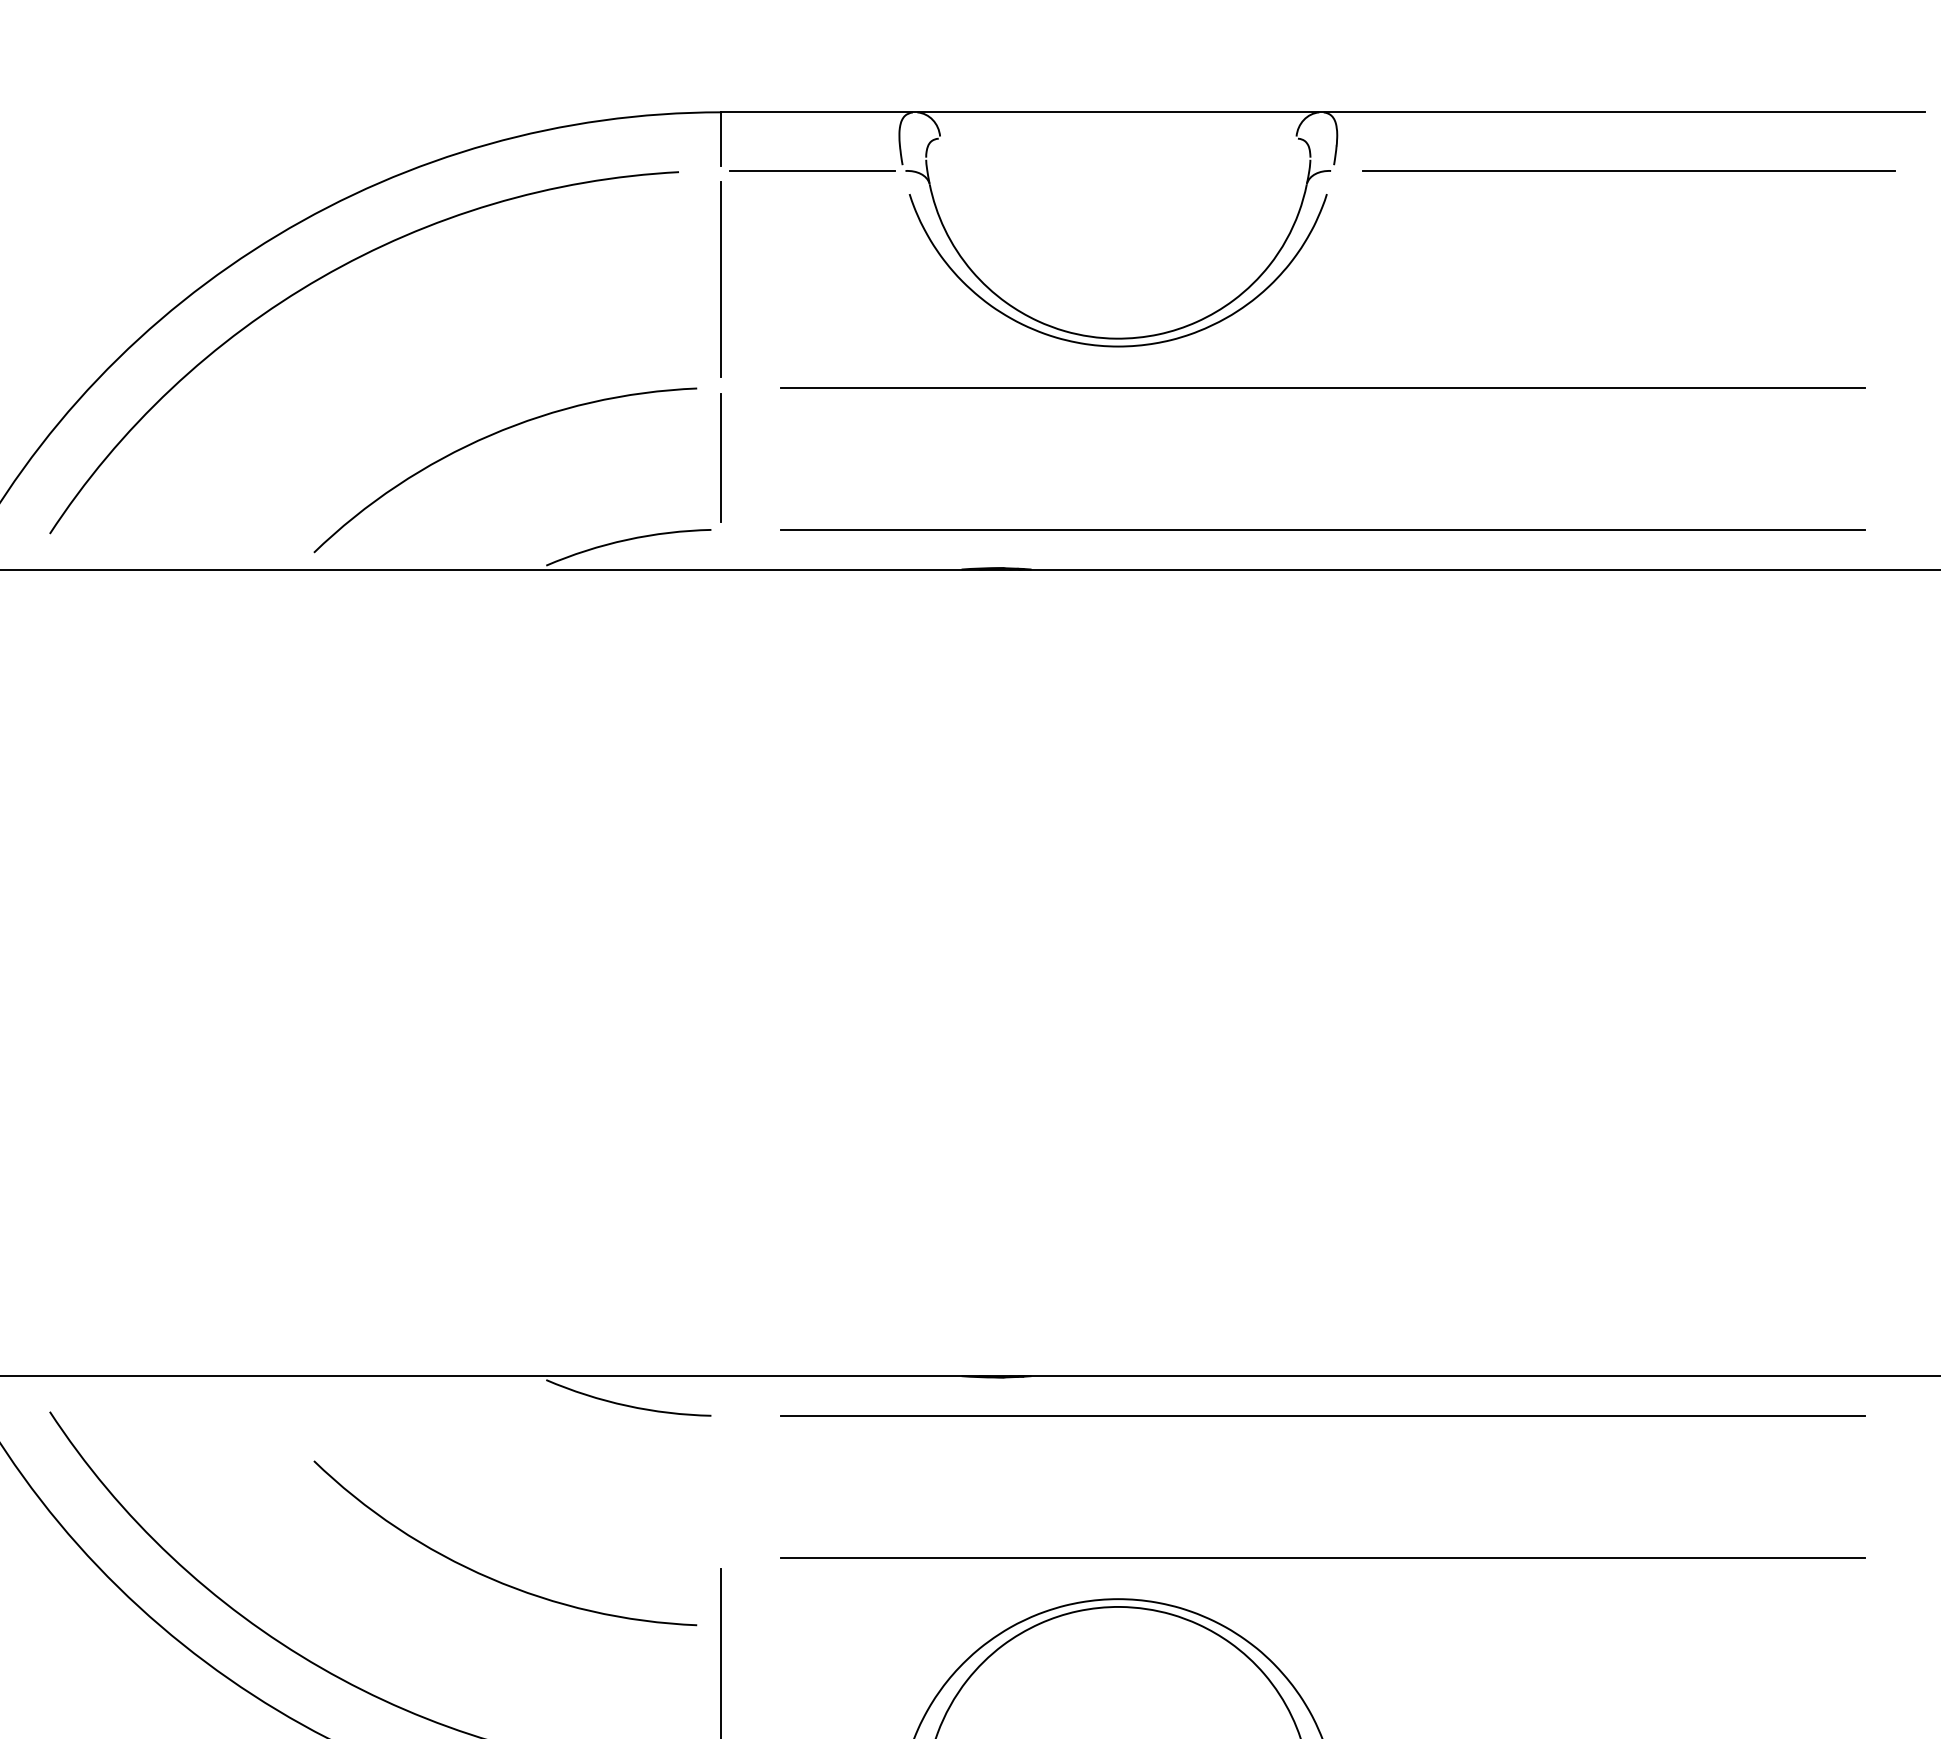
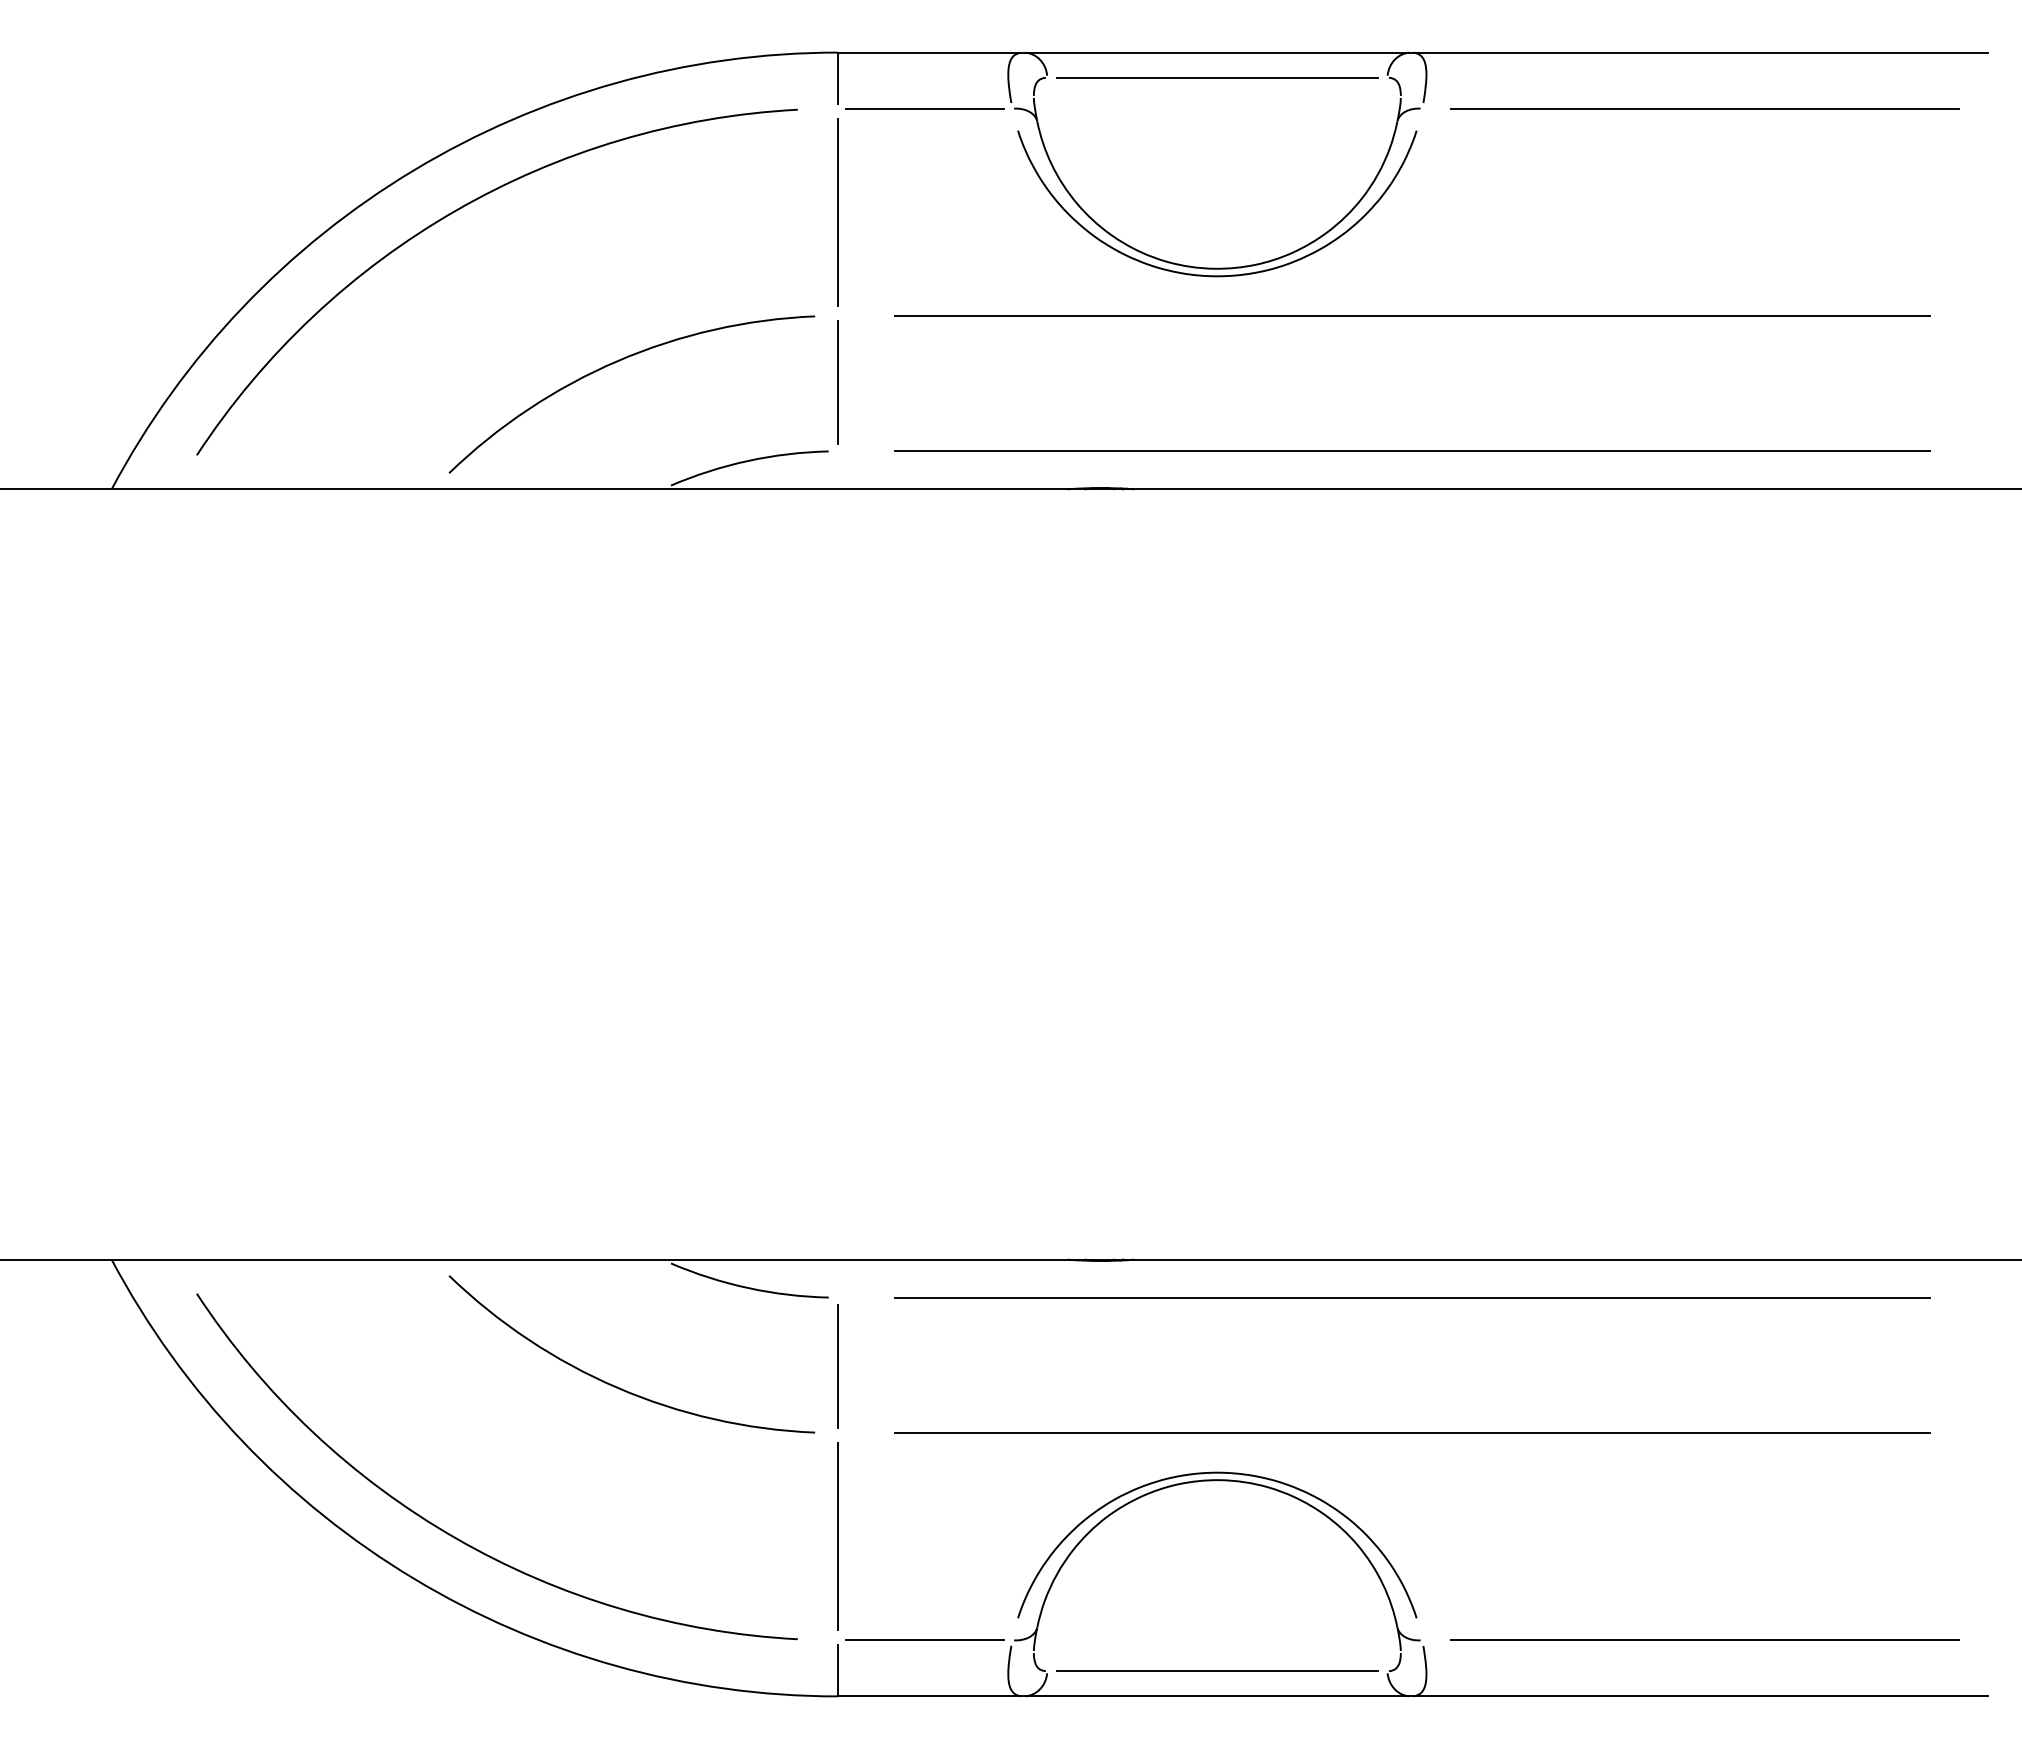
line: (1118, 138) -> (1217, 77), added
line: (720, 1487) -> (837, 1366), added
arc: (488, 1575) -> (615, 1385), moved

